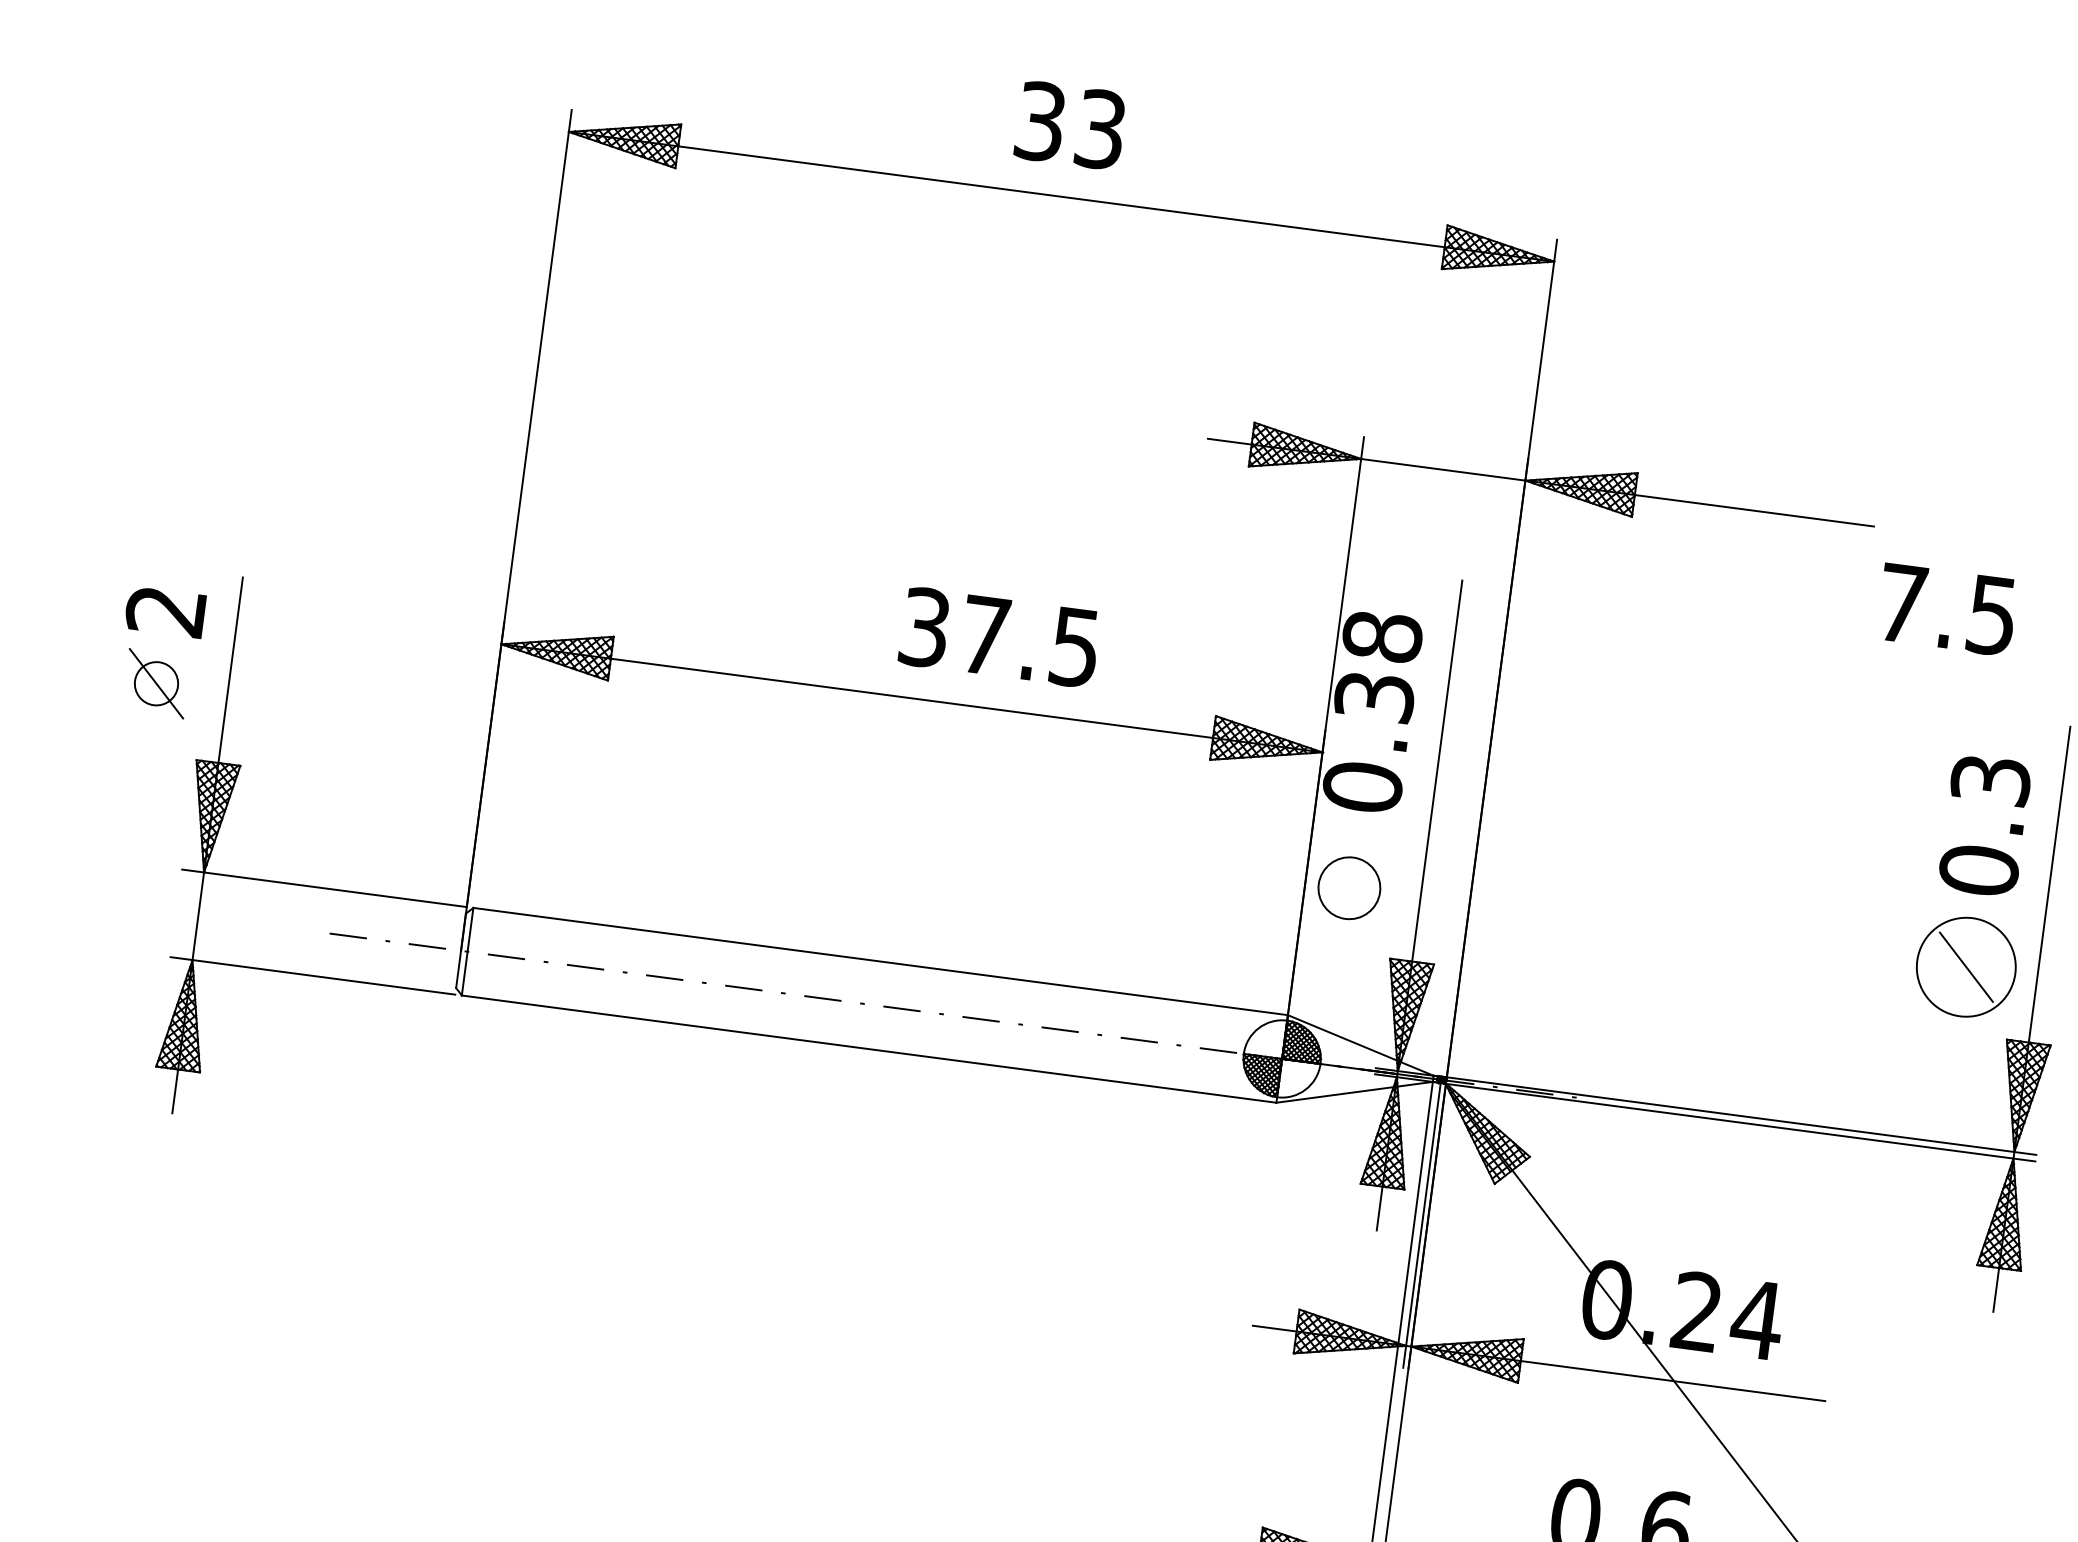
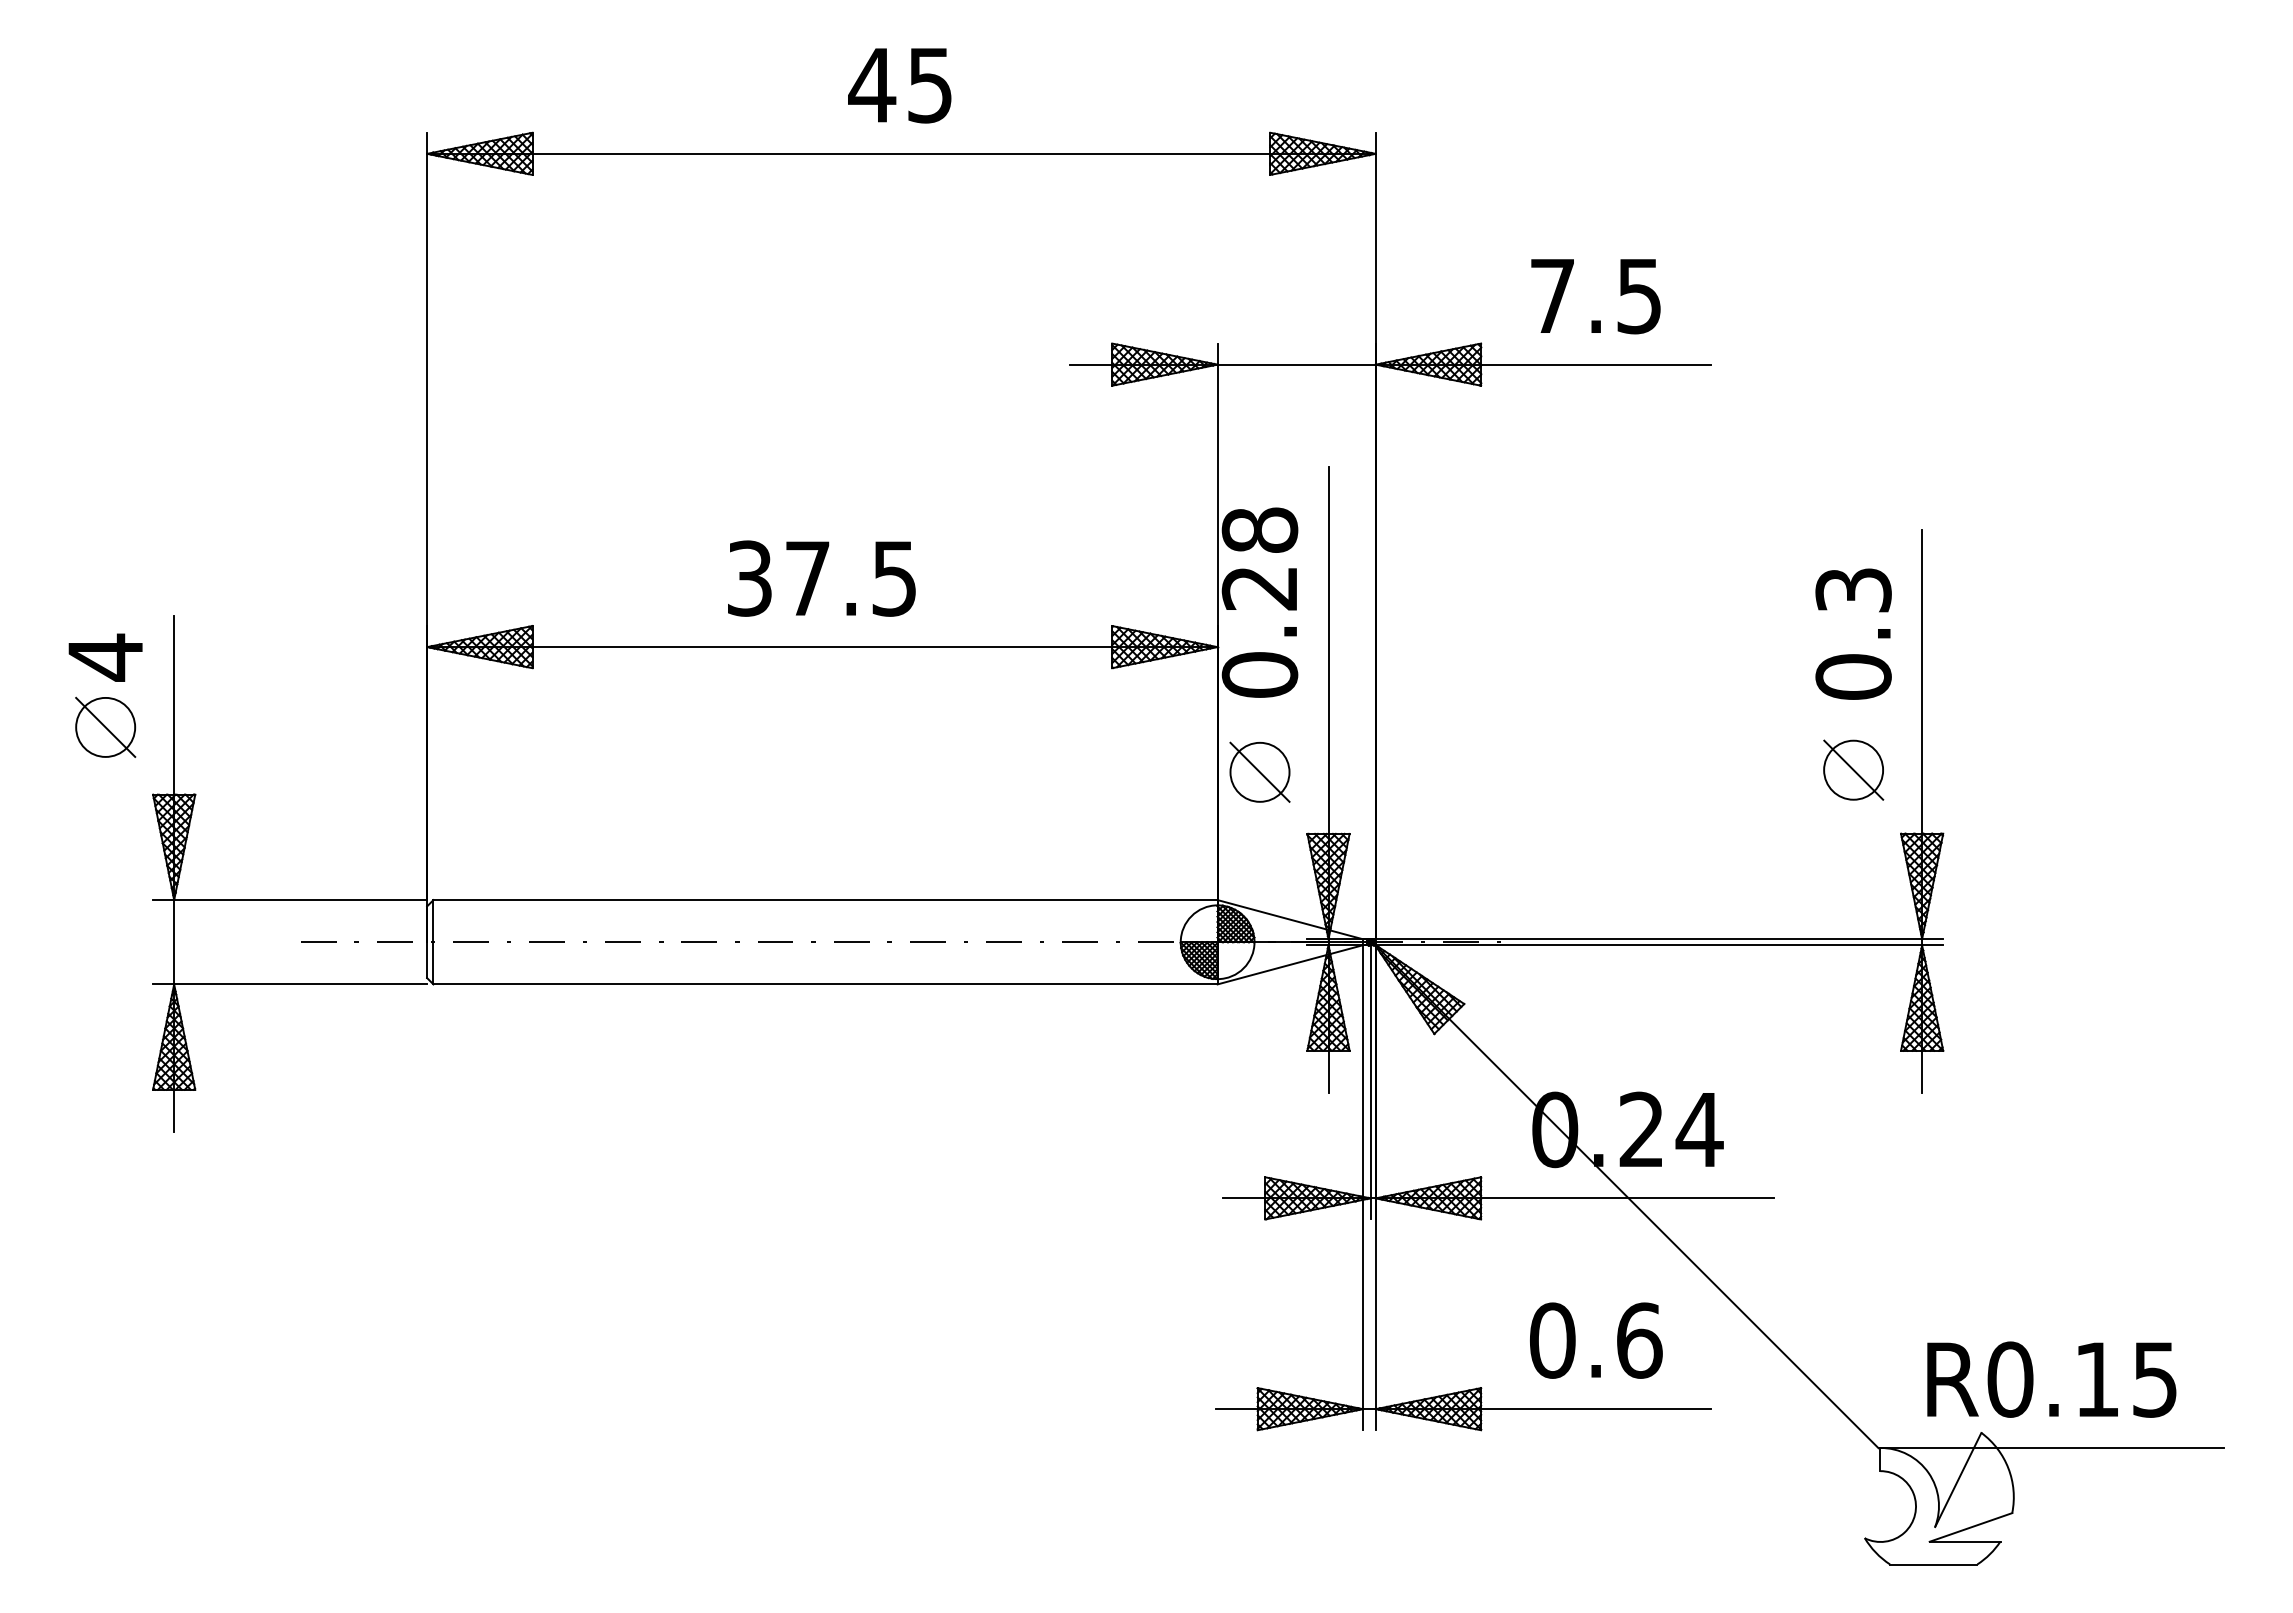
text: (1068, 125) -> (899, 85), 33 -> 45
text: (1946, 609) -> (1595, 296), moved
text: (164, 610) -> (104, 657), 2 -> 4
text: (999, 637) -> (821, 578), moved
circle: (156, 682) -> (105, 726), size x1.43
text: (1375, 697) -> (1260, 588), 0.38 -> 0.28
line: (1349, 887) -> (1259, 771), added
circle: (1966, 966) -> (1853, 769), size x0.62

